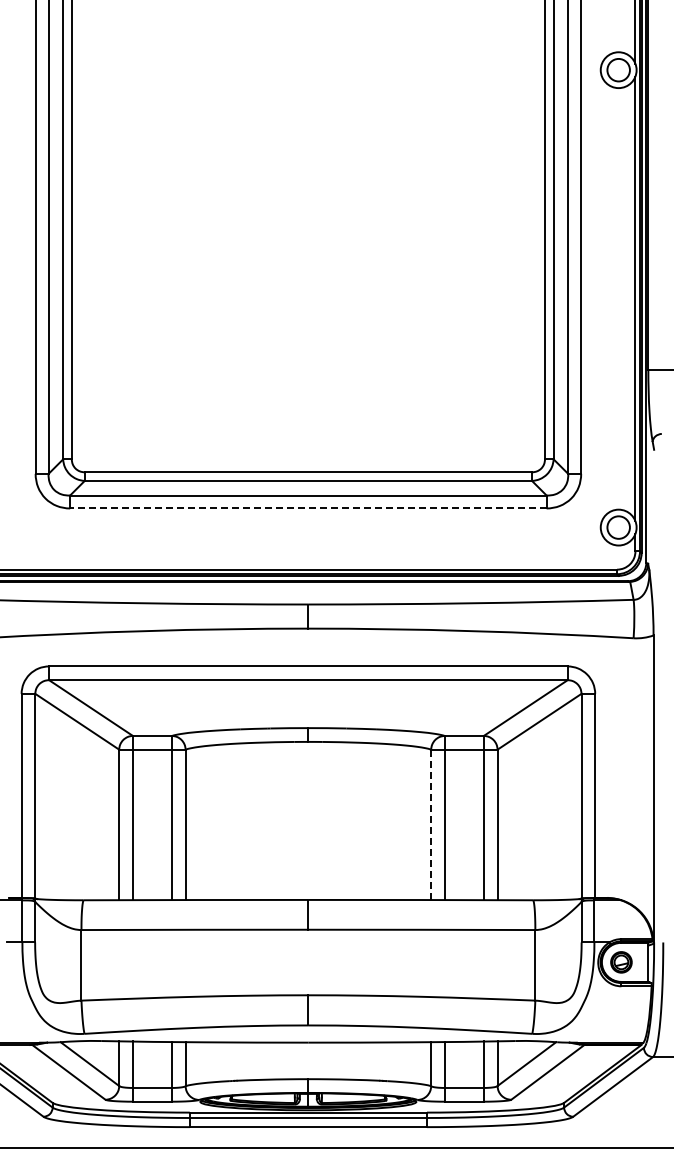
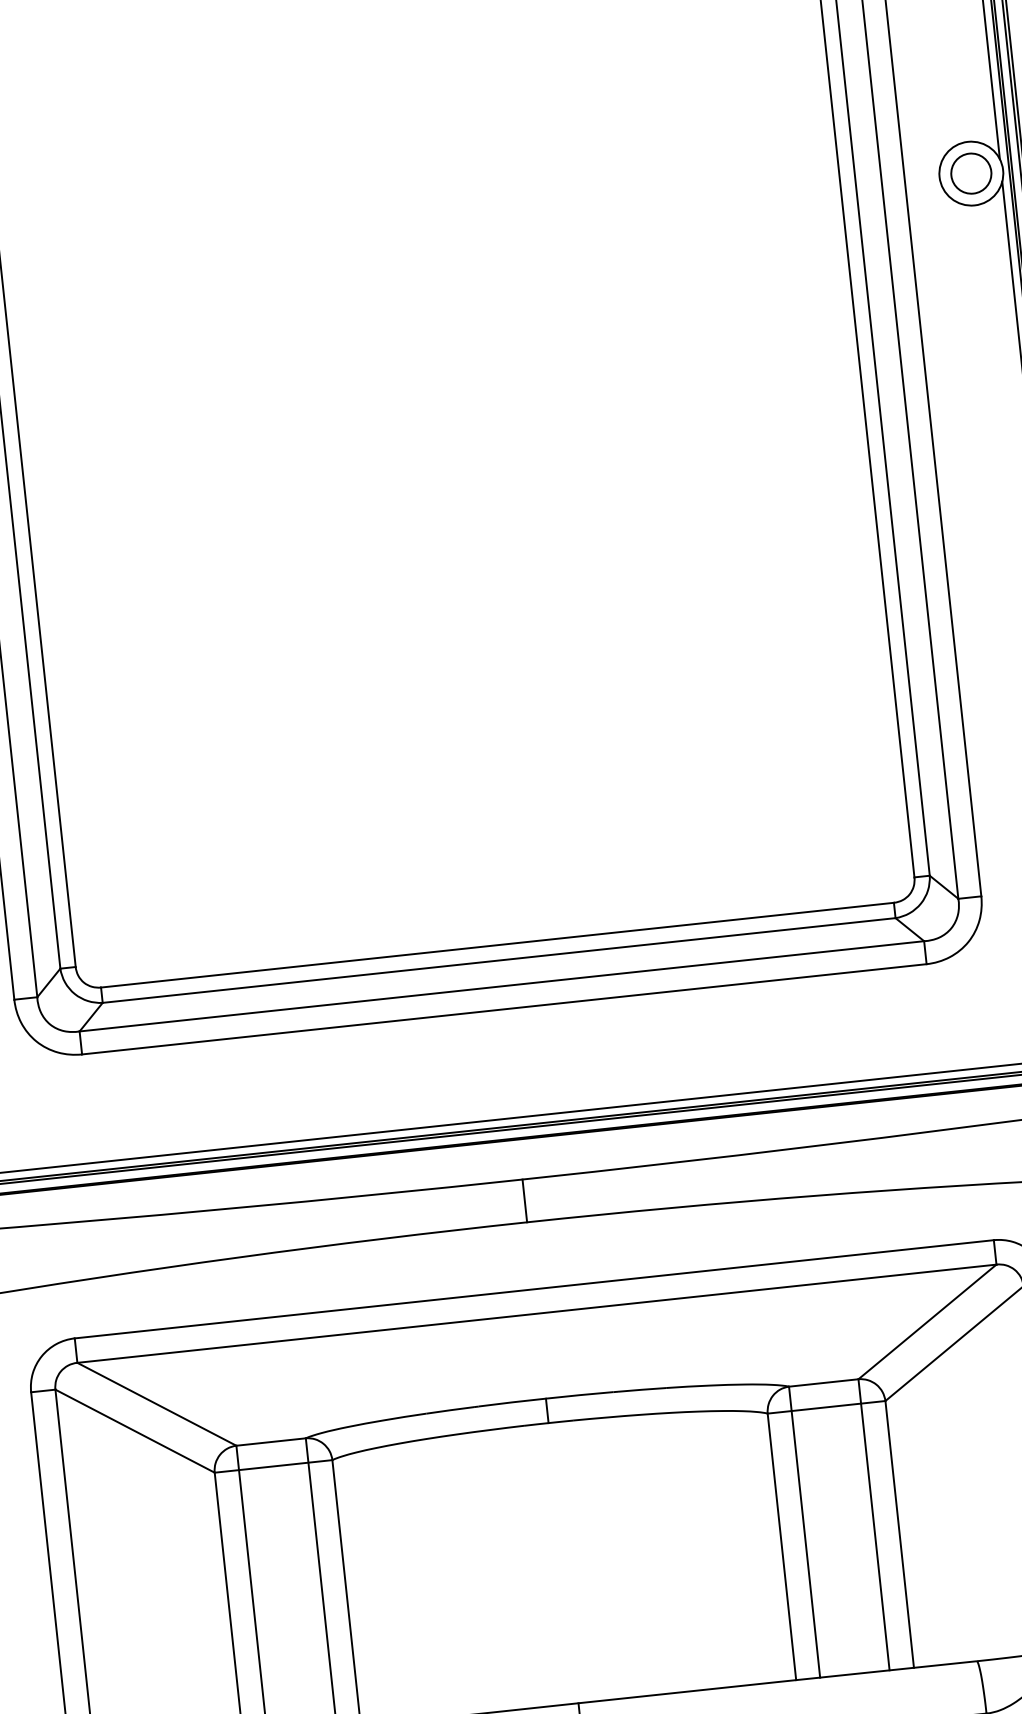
line: (307, 508) -> (502, 1009), dashed -> solid
line: (431, 824) -> (782, 1546), dashed -> solid

